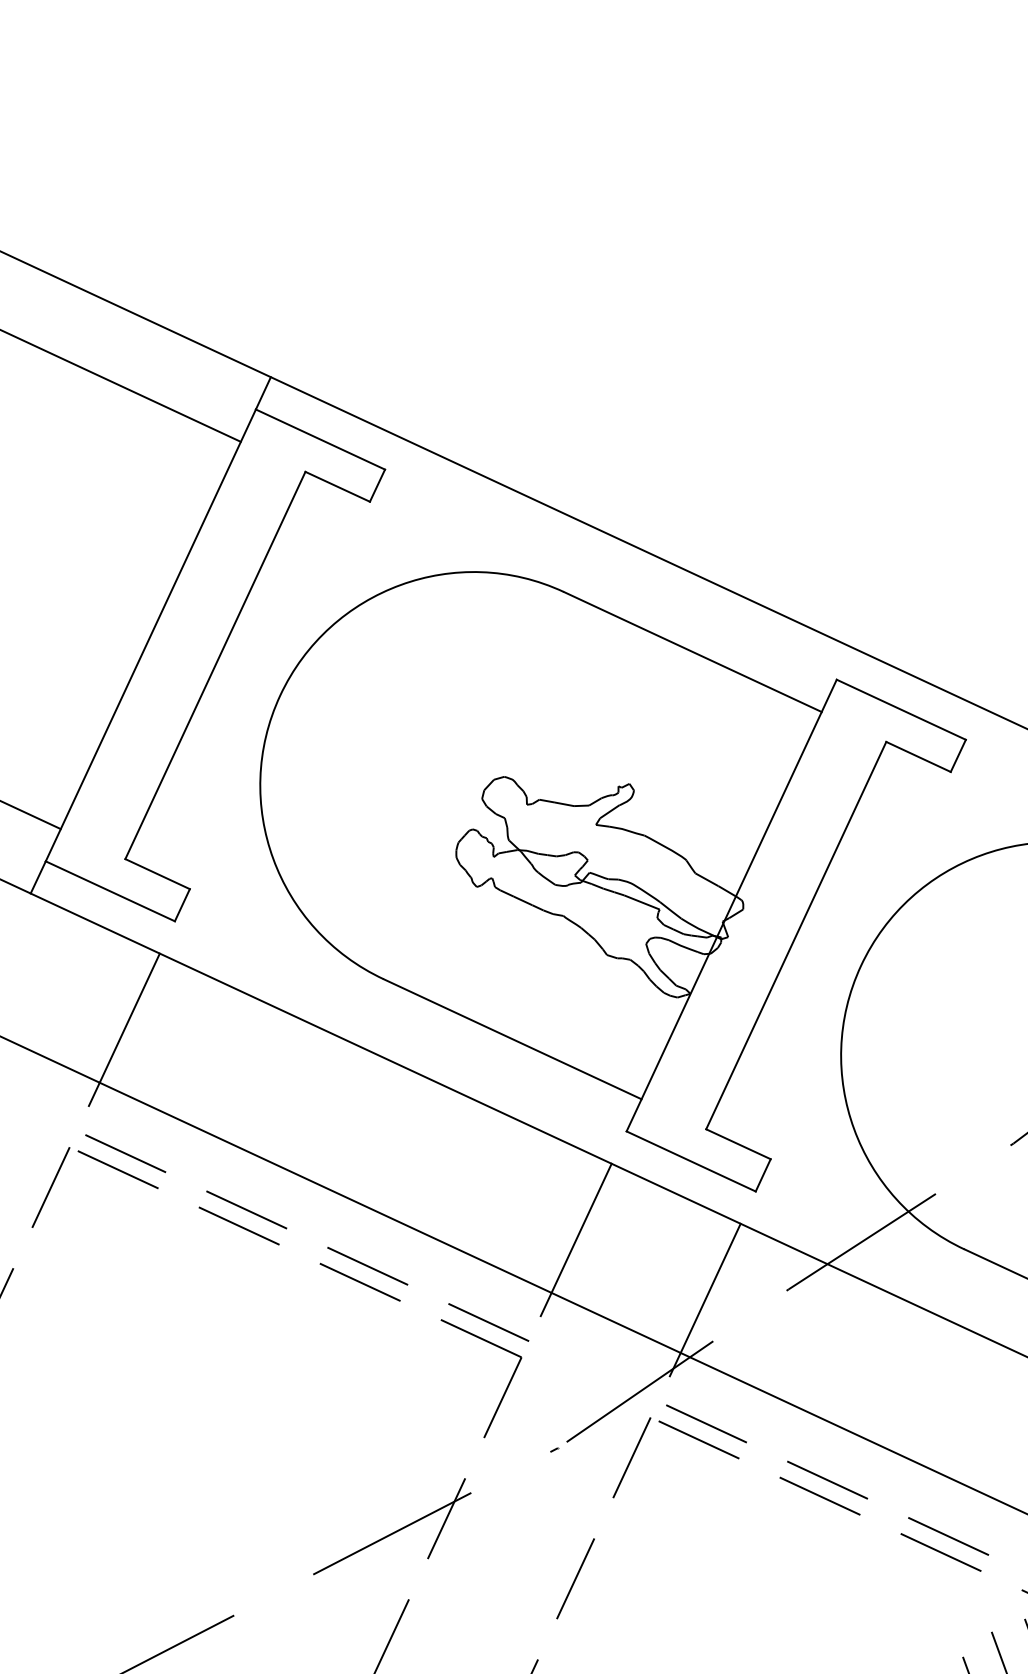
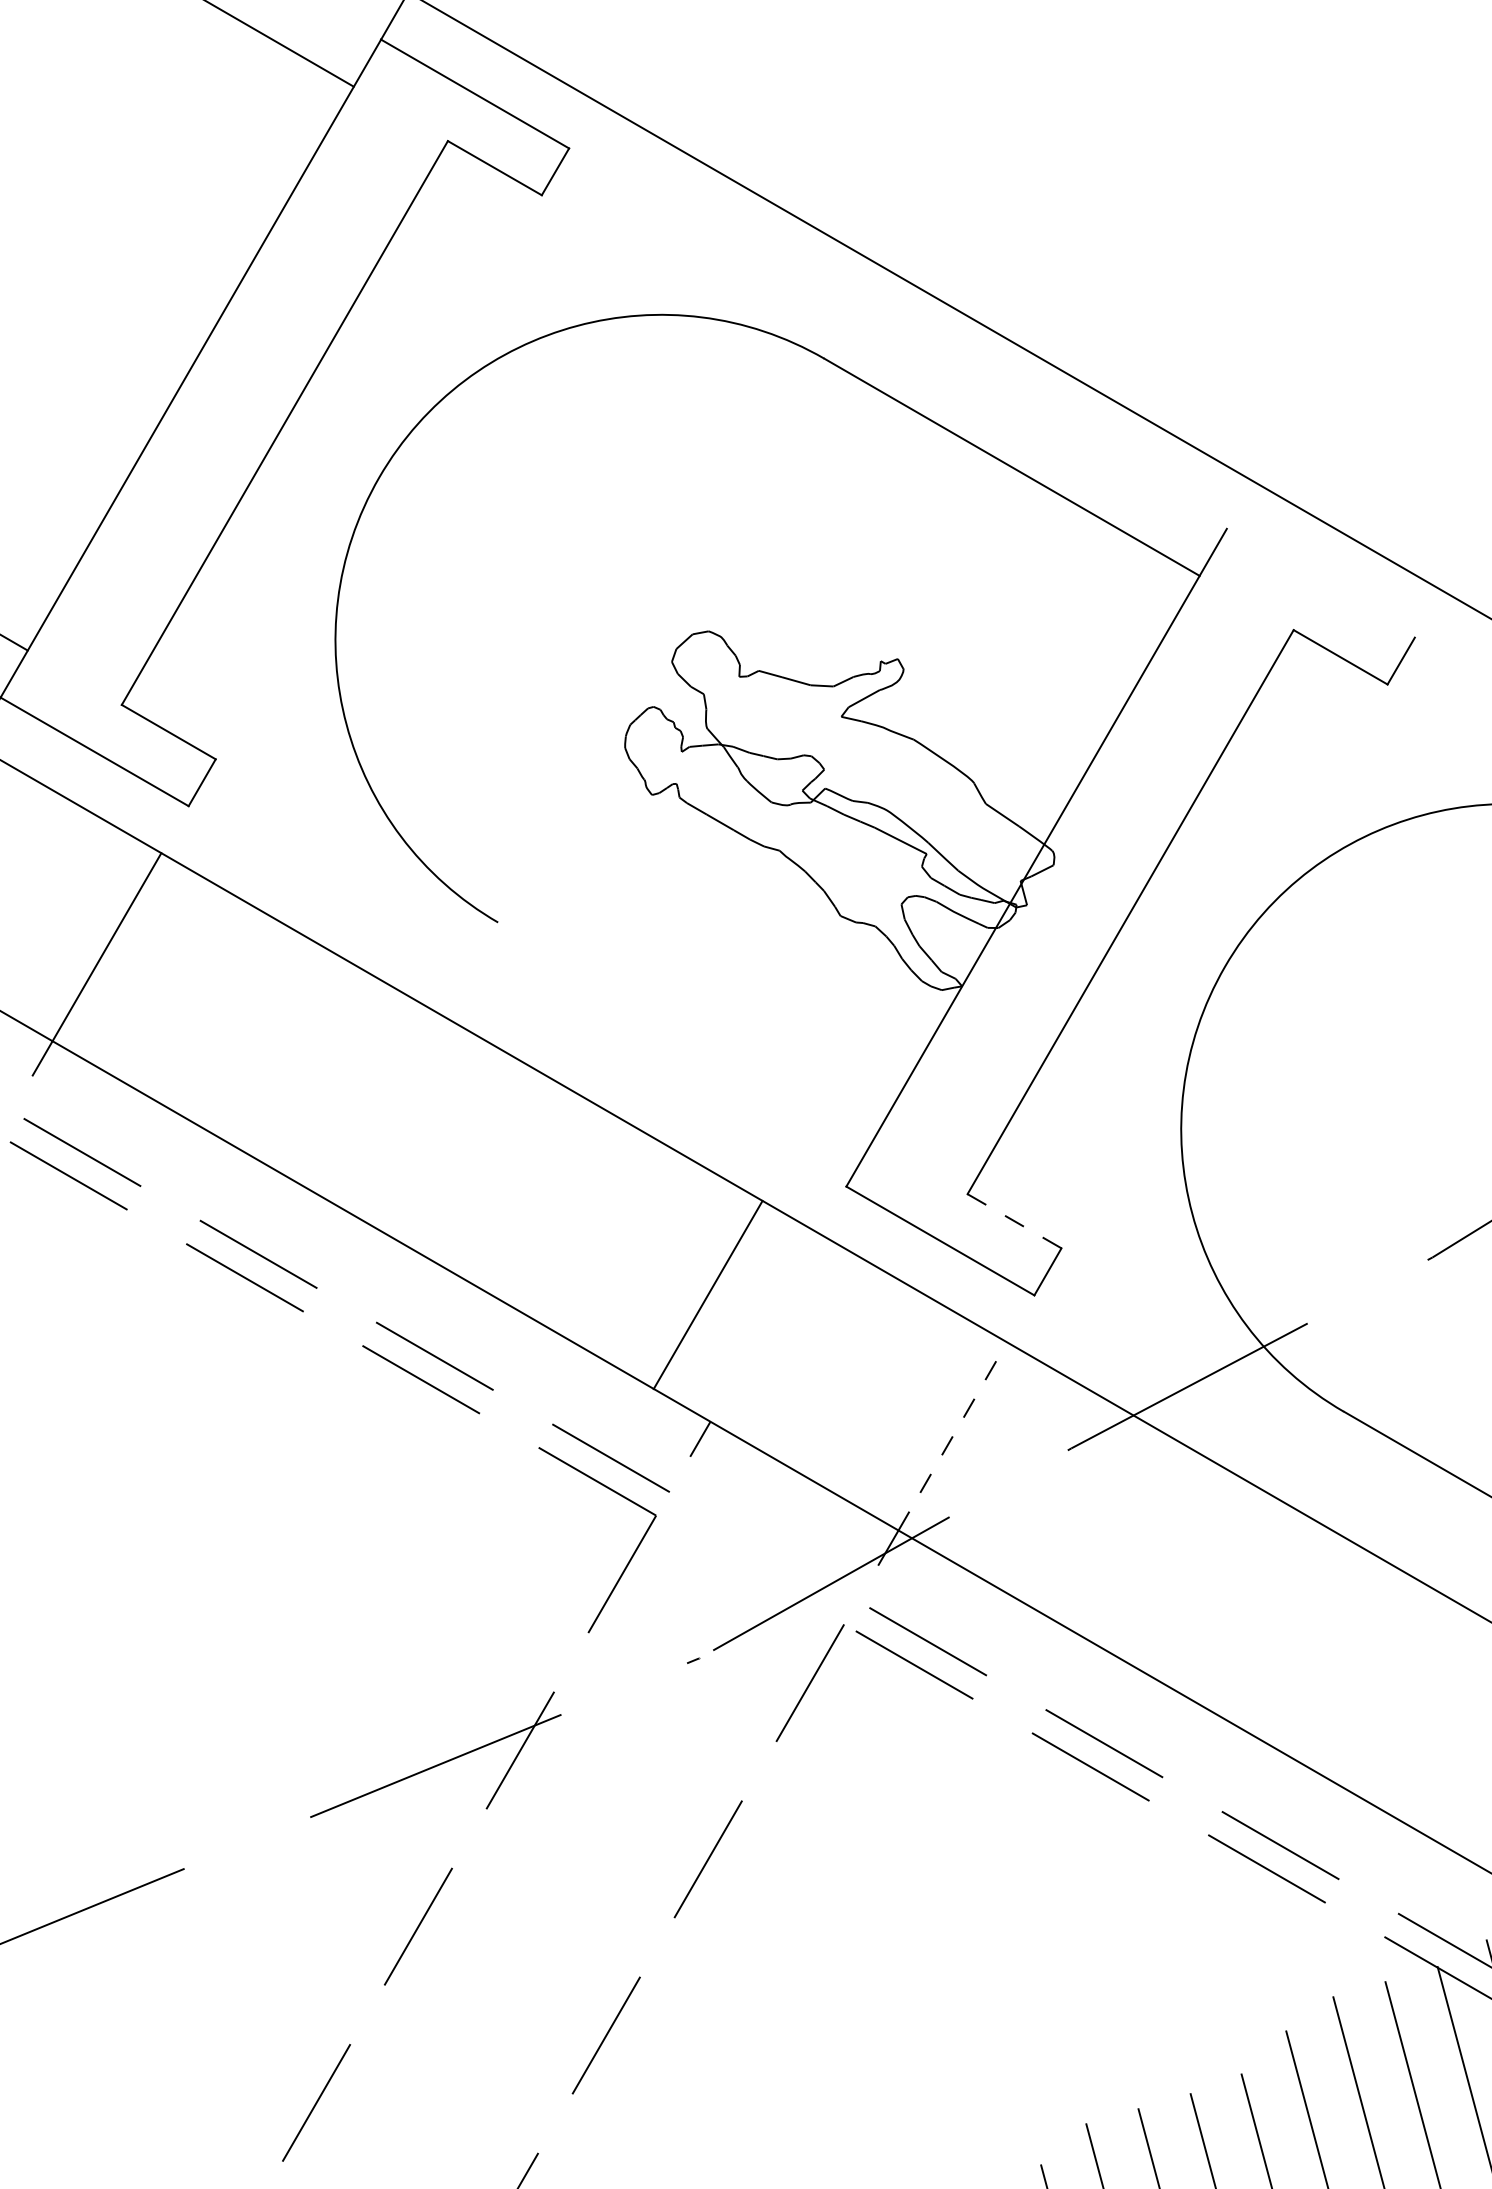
line: (900, 709) -> (1319, 582), removed
line: (512, 1039) -> (685, 1031), removed
line: (738, 1144) -> (1014, 1221), solid -> dashed
line: (581, 1227) -> (708, 1293), moved
line: (710, 1287) -> (952, 1435), solid -> dashed

